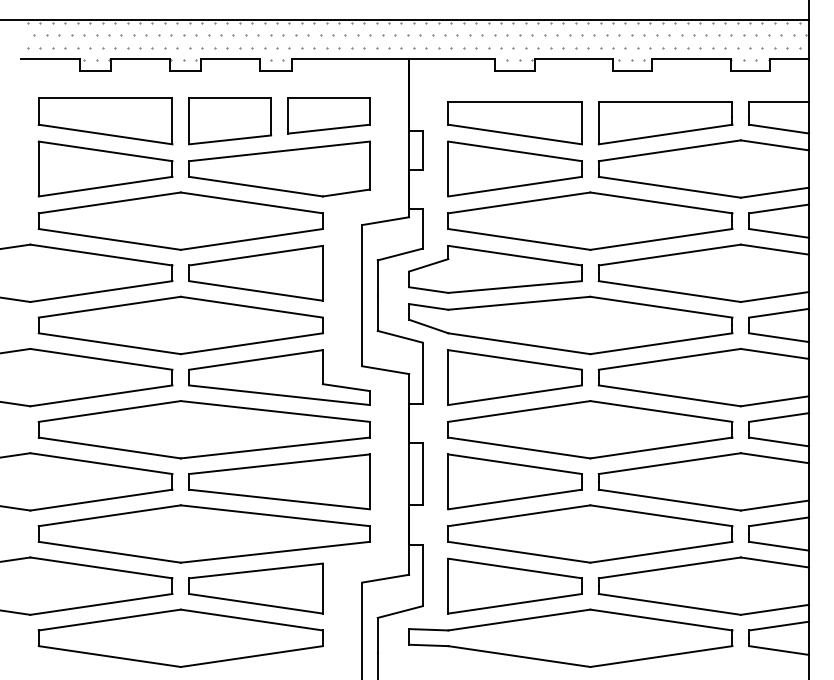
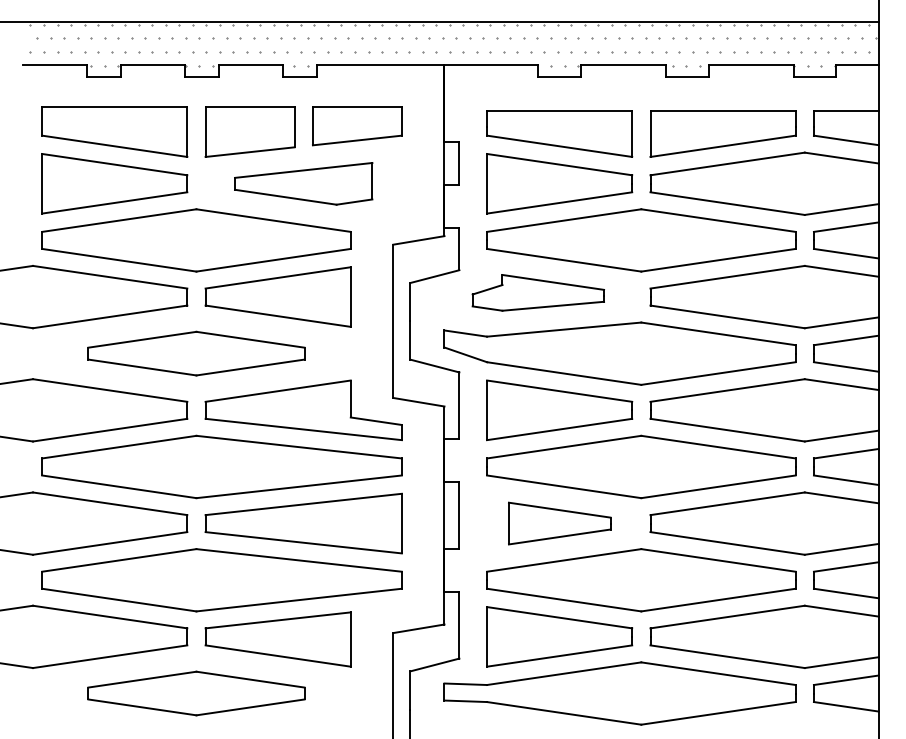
part: (279, 168) -> (303, 183), size x0.7
part: (495, 269) -> (538, 292), size x0.7
part: (180, 325) -> (196, 353), size x0.7
part: (515, 481) -> (559, 523), size x0.7
part: (180, 638) -> (196, 693), size x0.7

